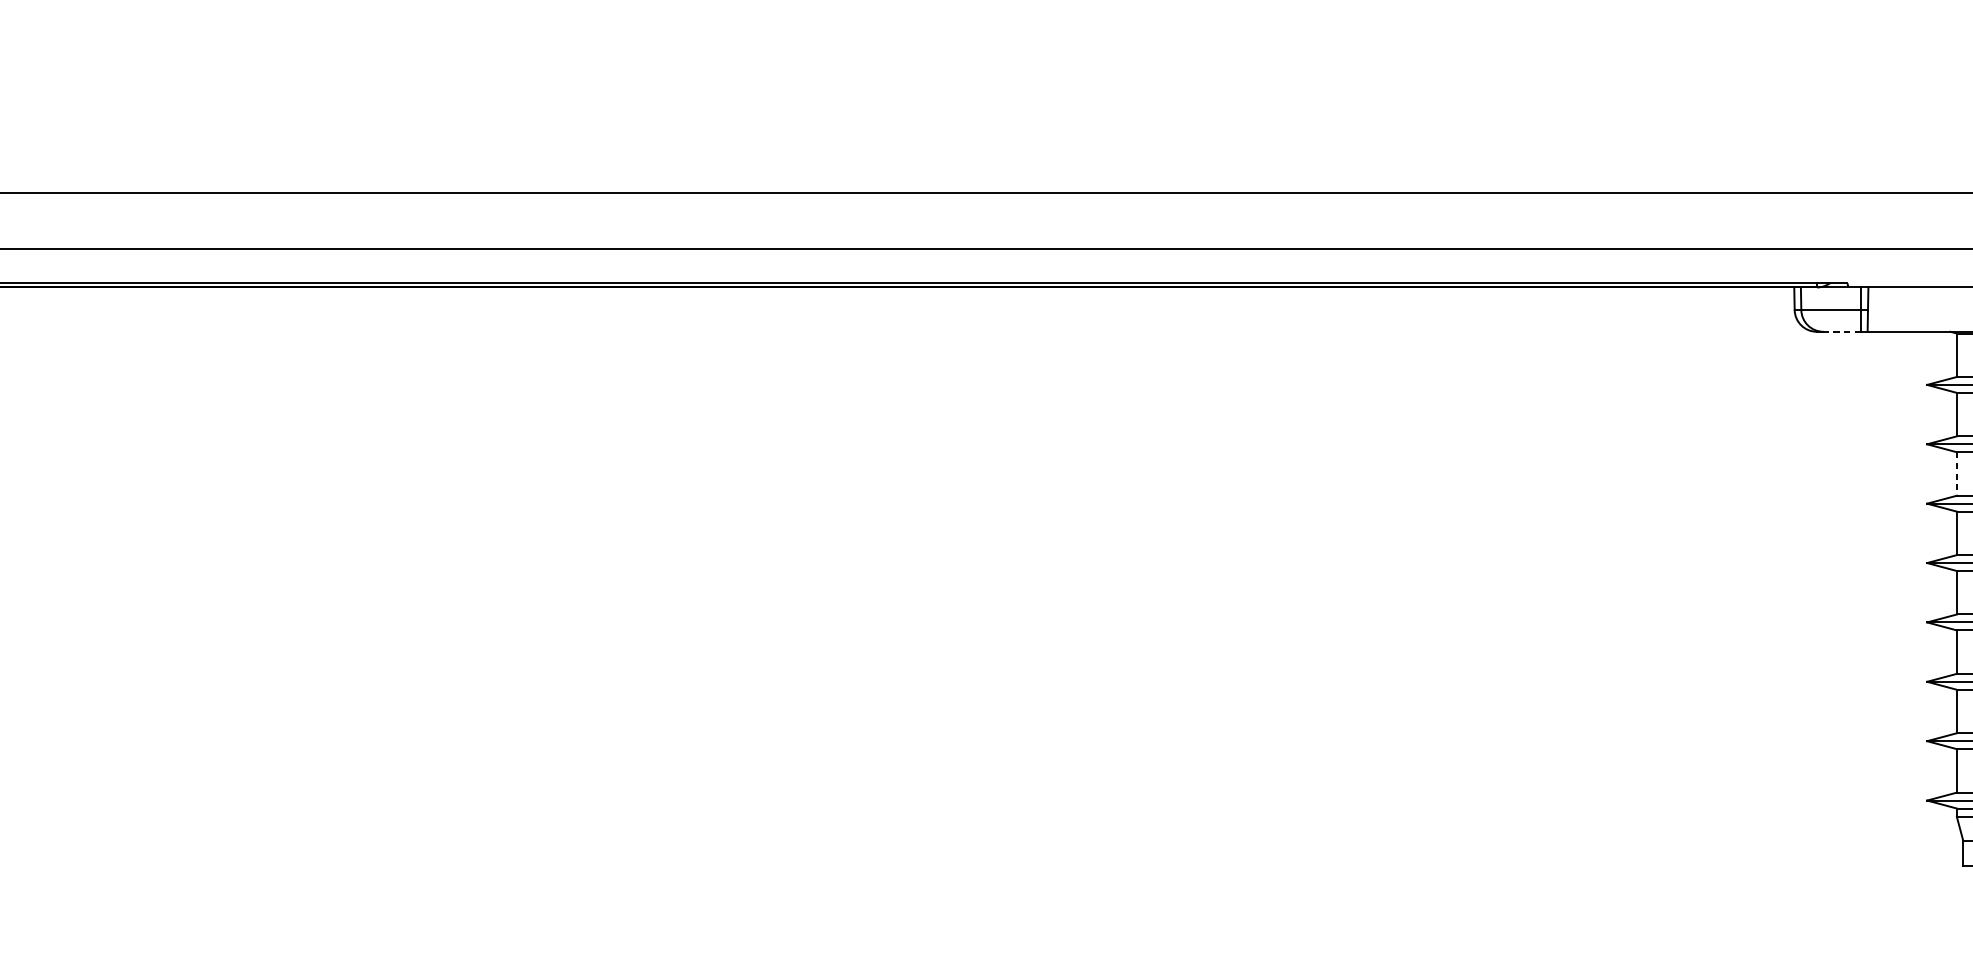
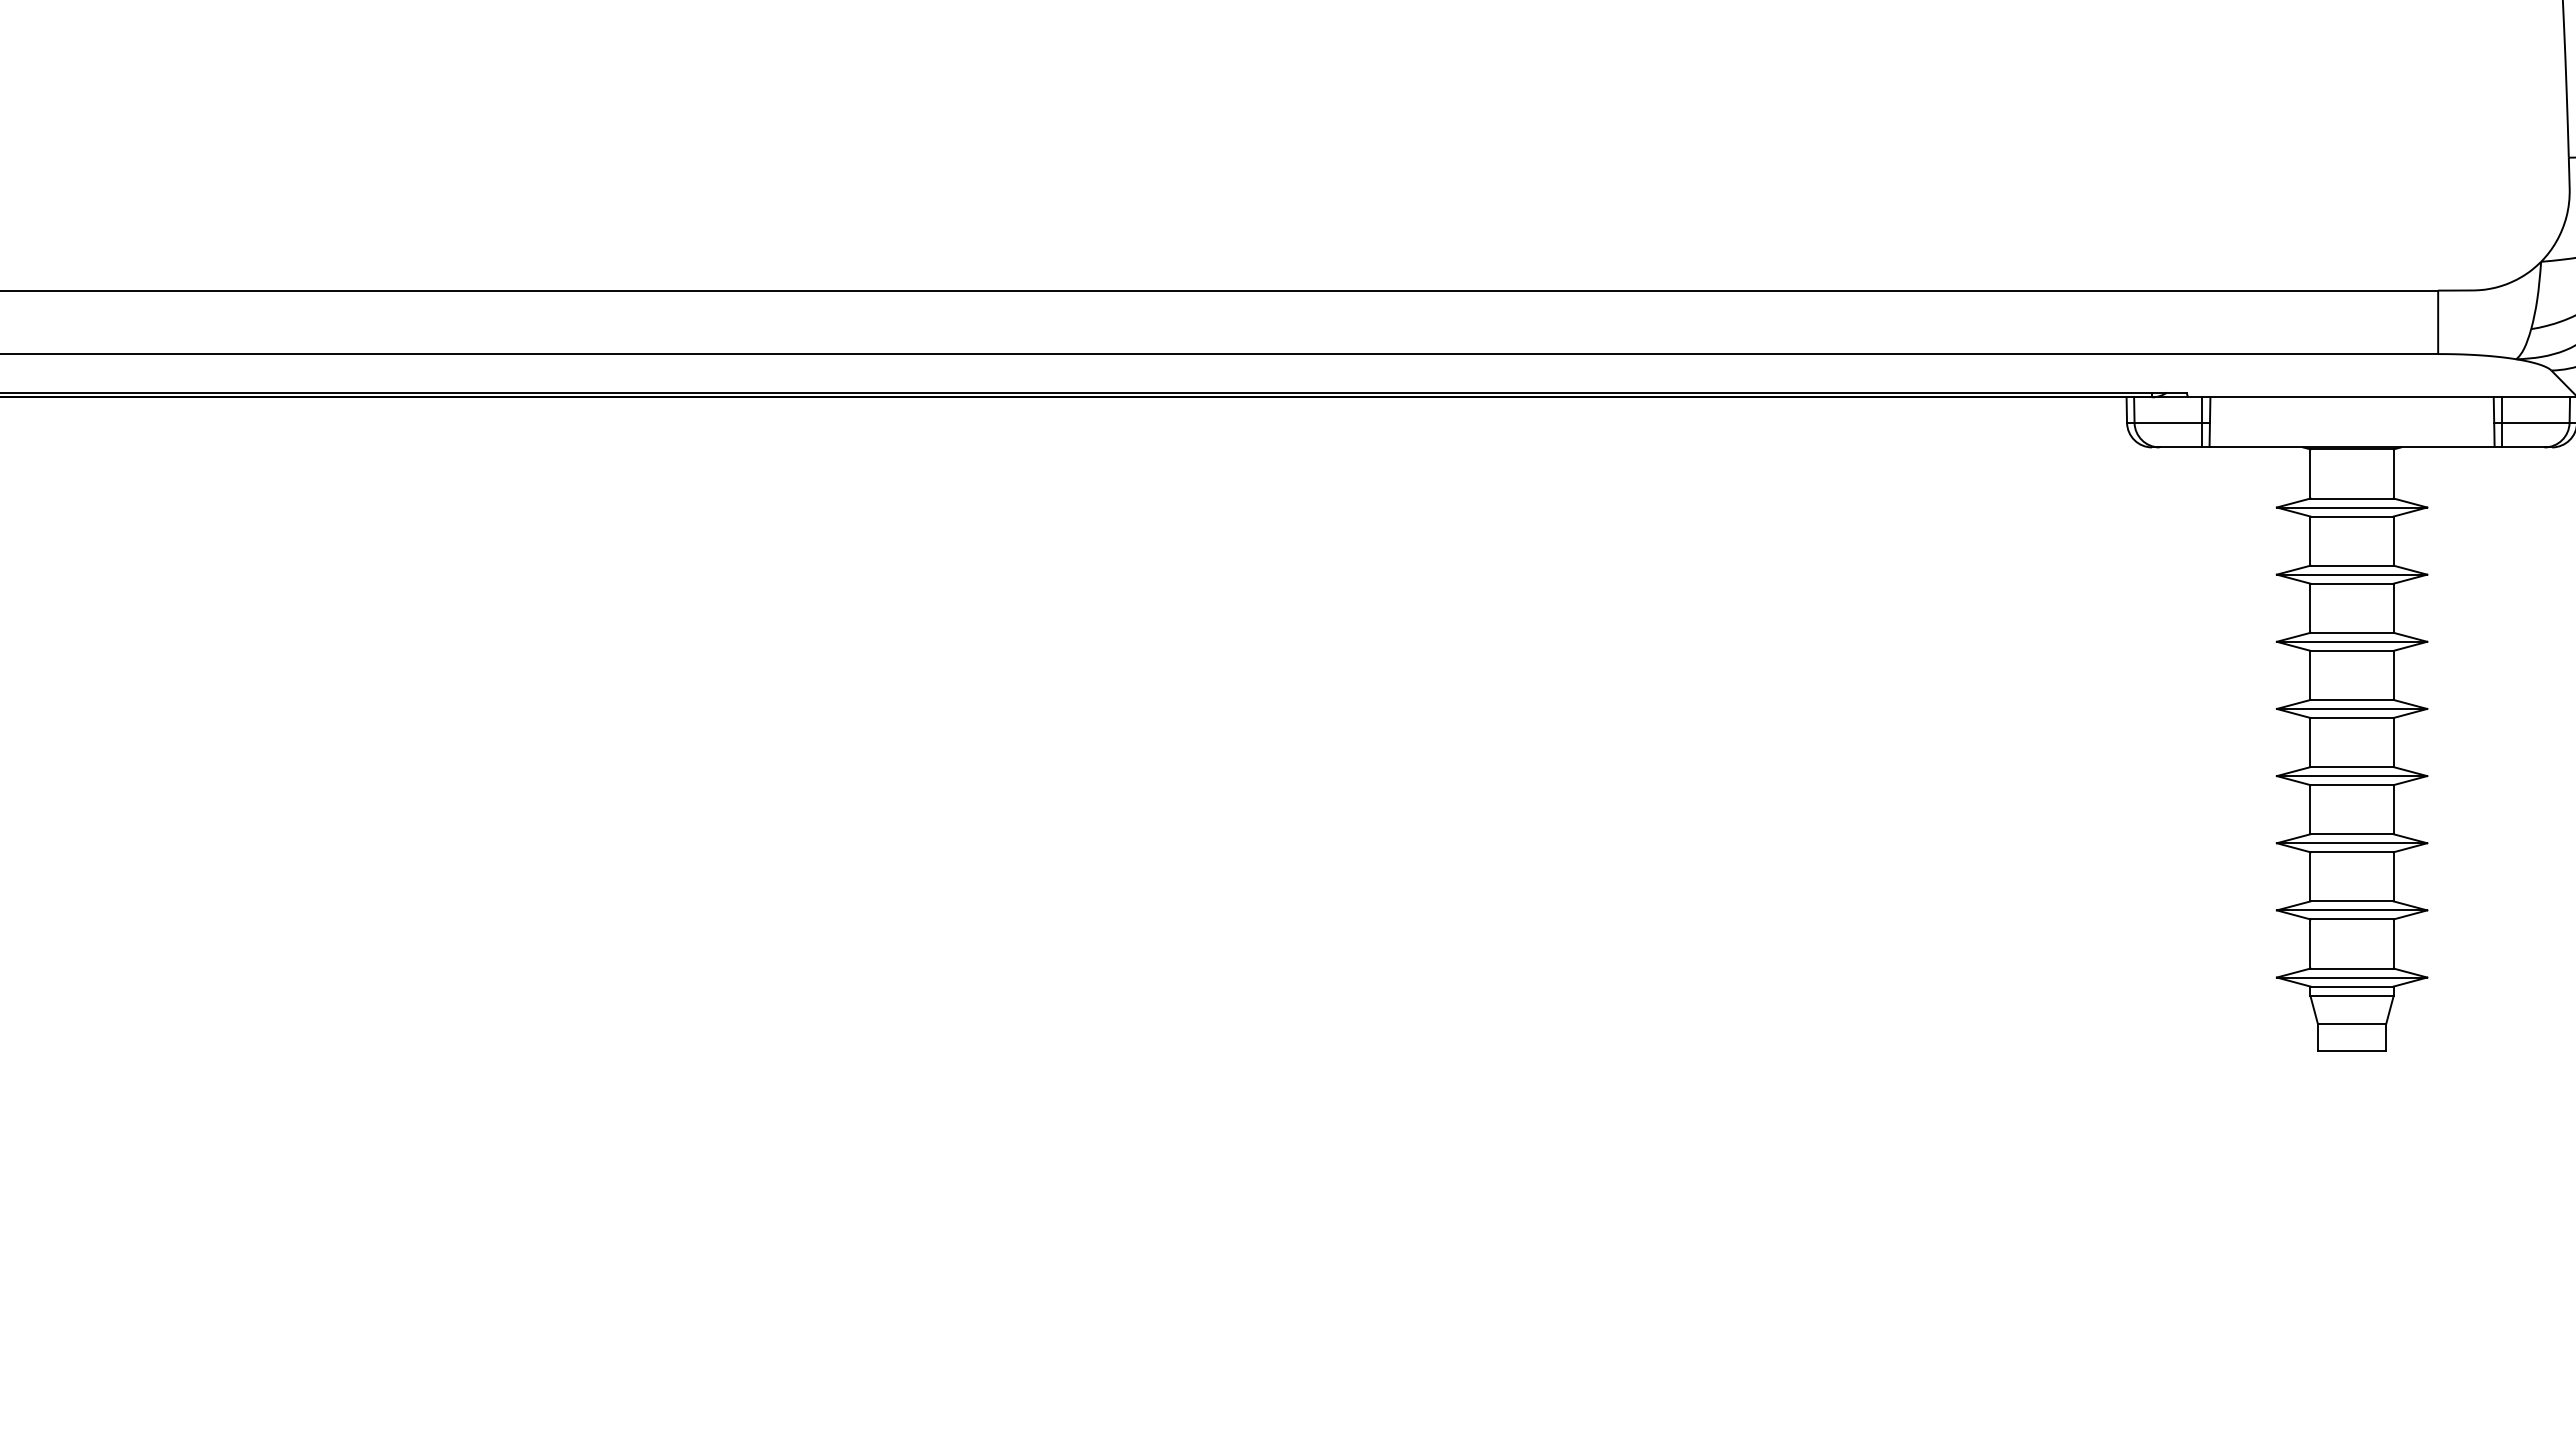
line: (1841, 331) -> (2180, 447), dashed -> solid
line: (1956, 474) -> (2310, 608), dashed -> solid

